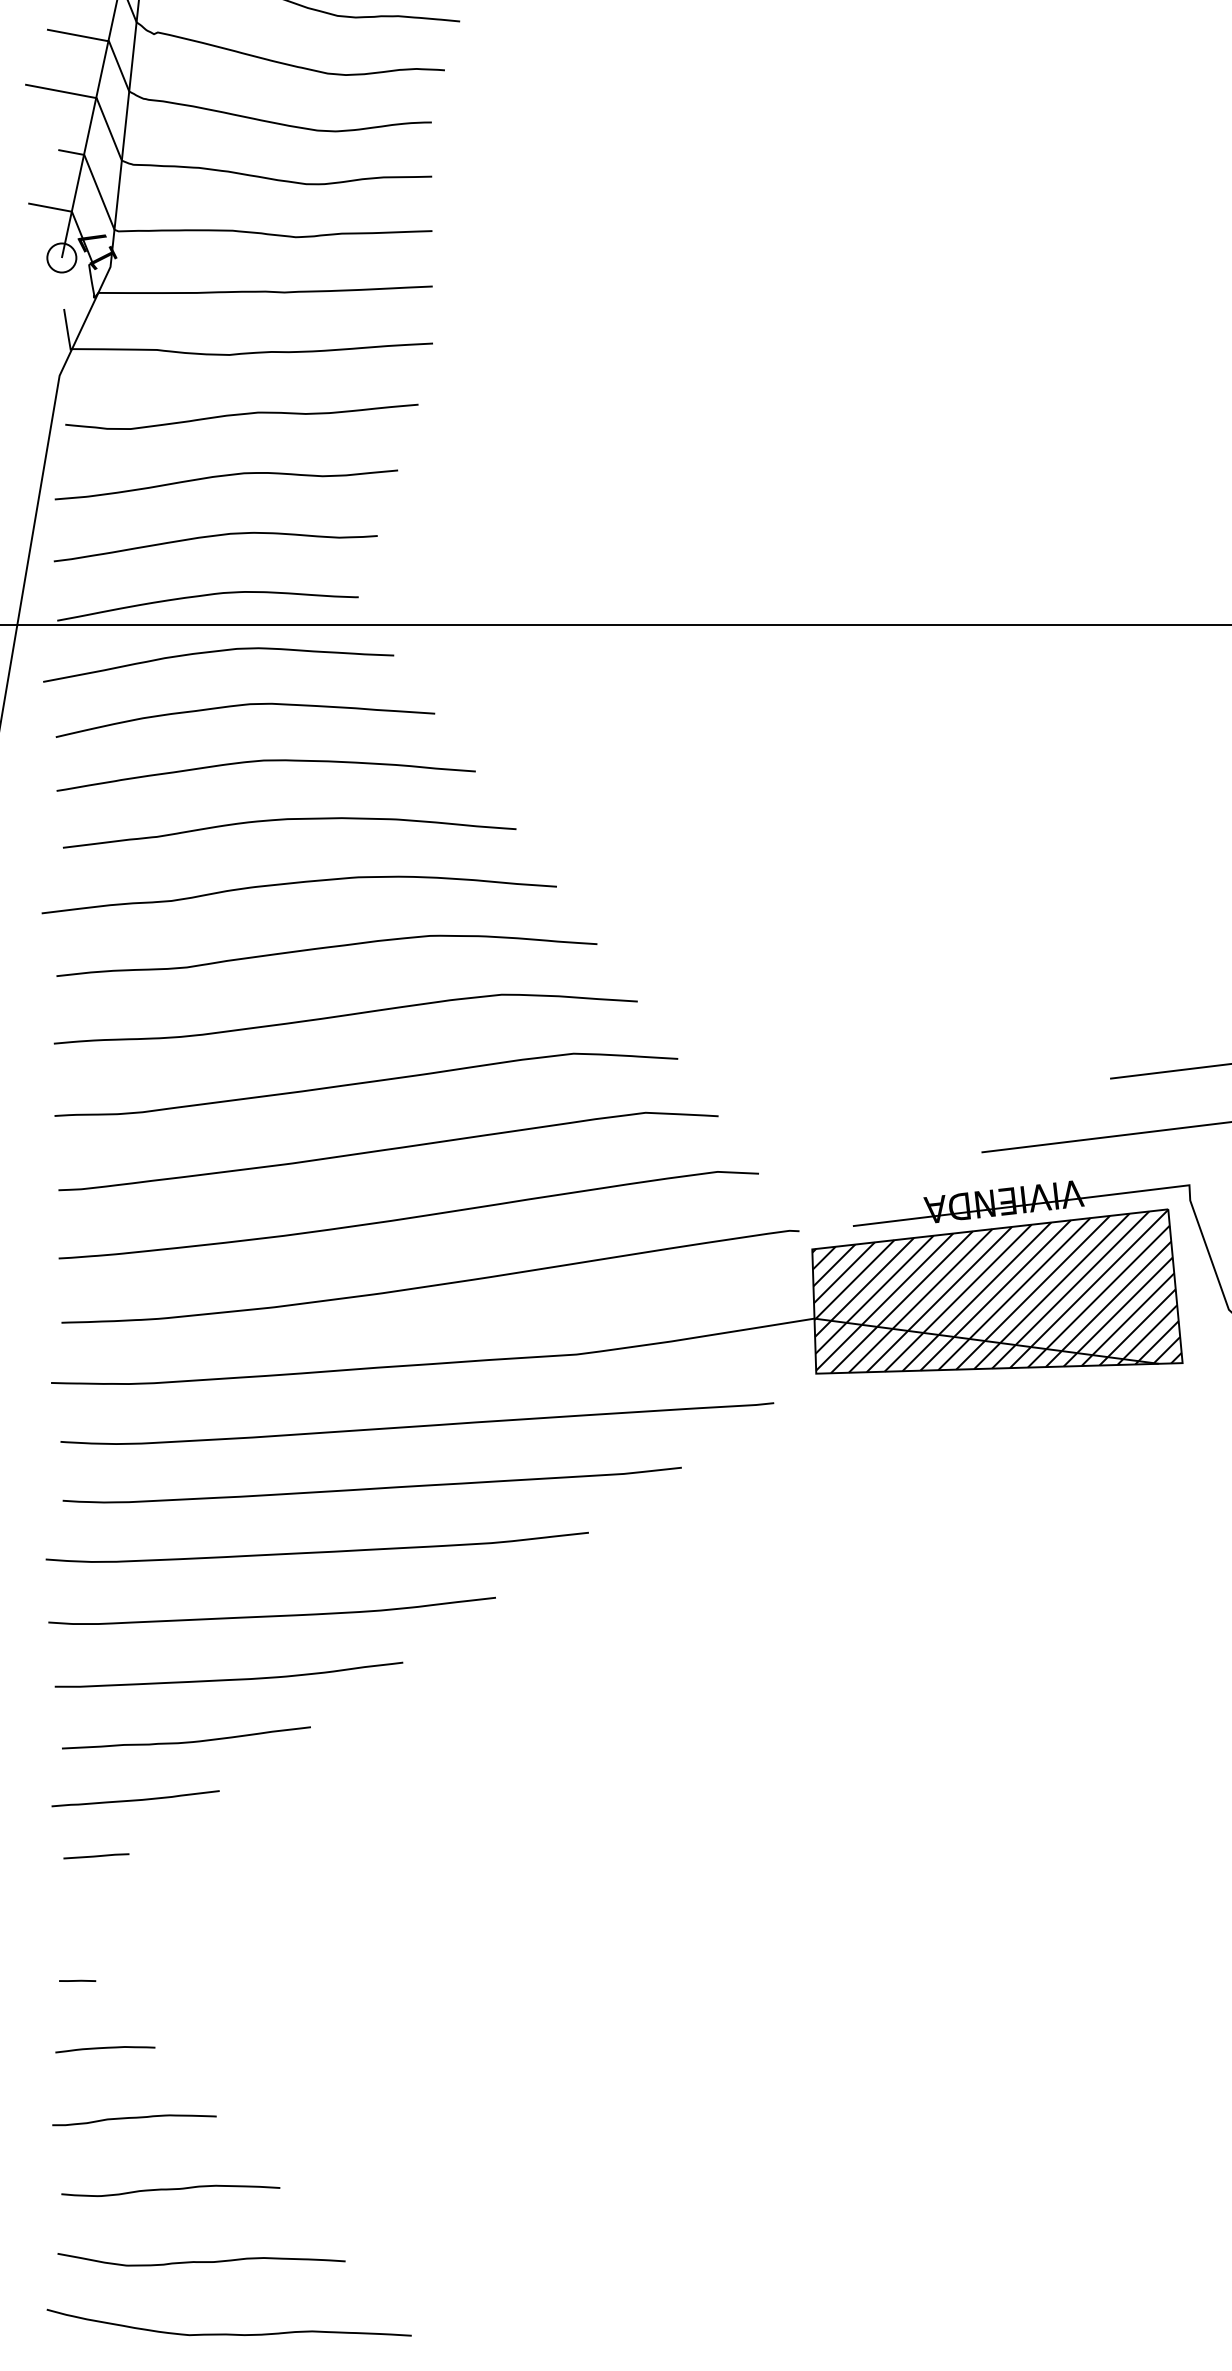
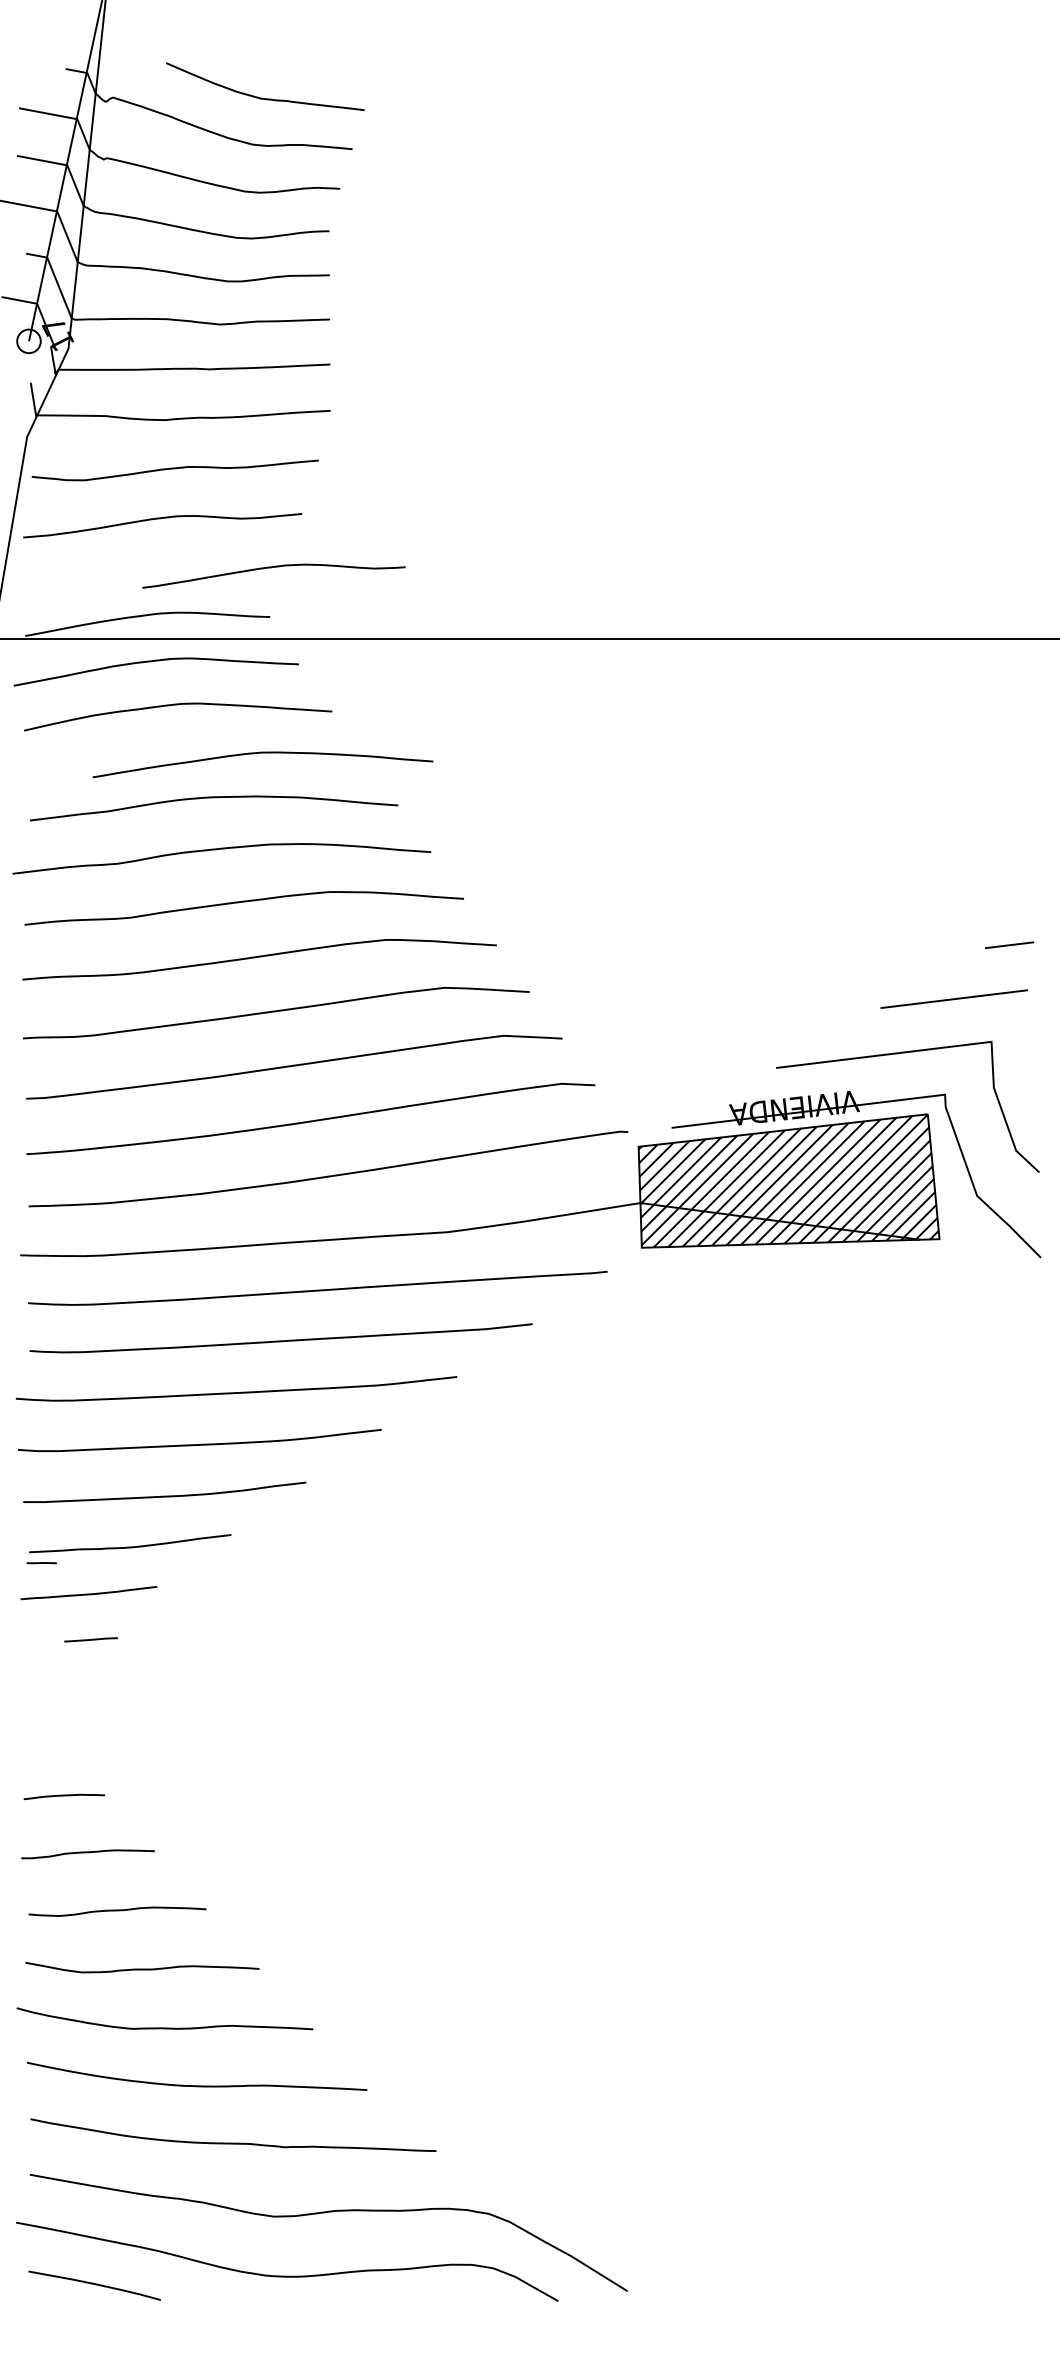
curve: (212, 537) -> (271, 568), moved
curve: (265, 761) -> (262, 753), moved
line: (95, 1855) -> (90, 1639), moved
line: (77, 1981) -> (41, 1563), moved

